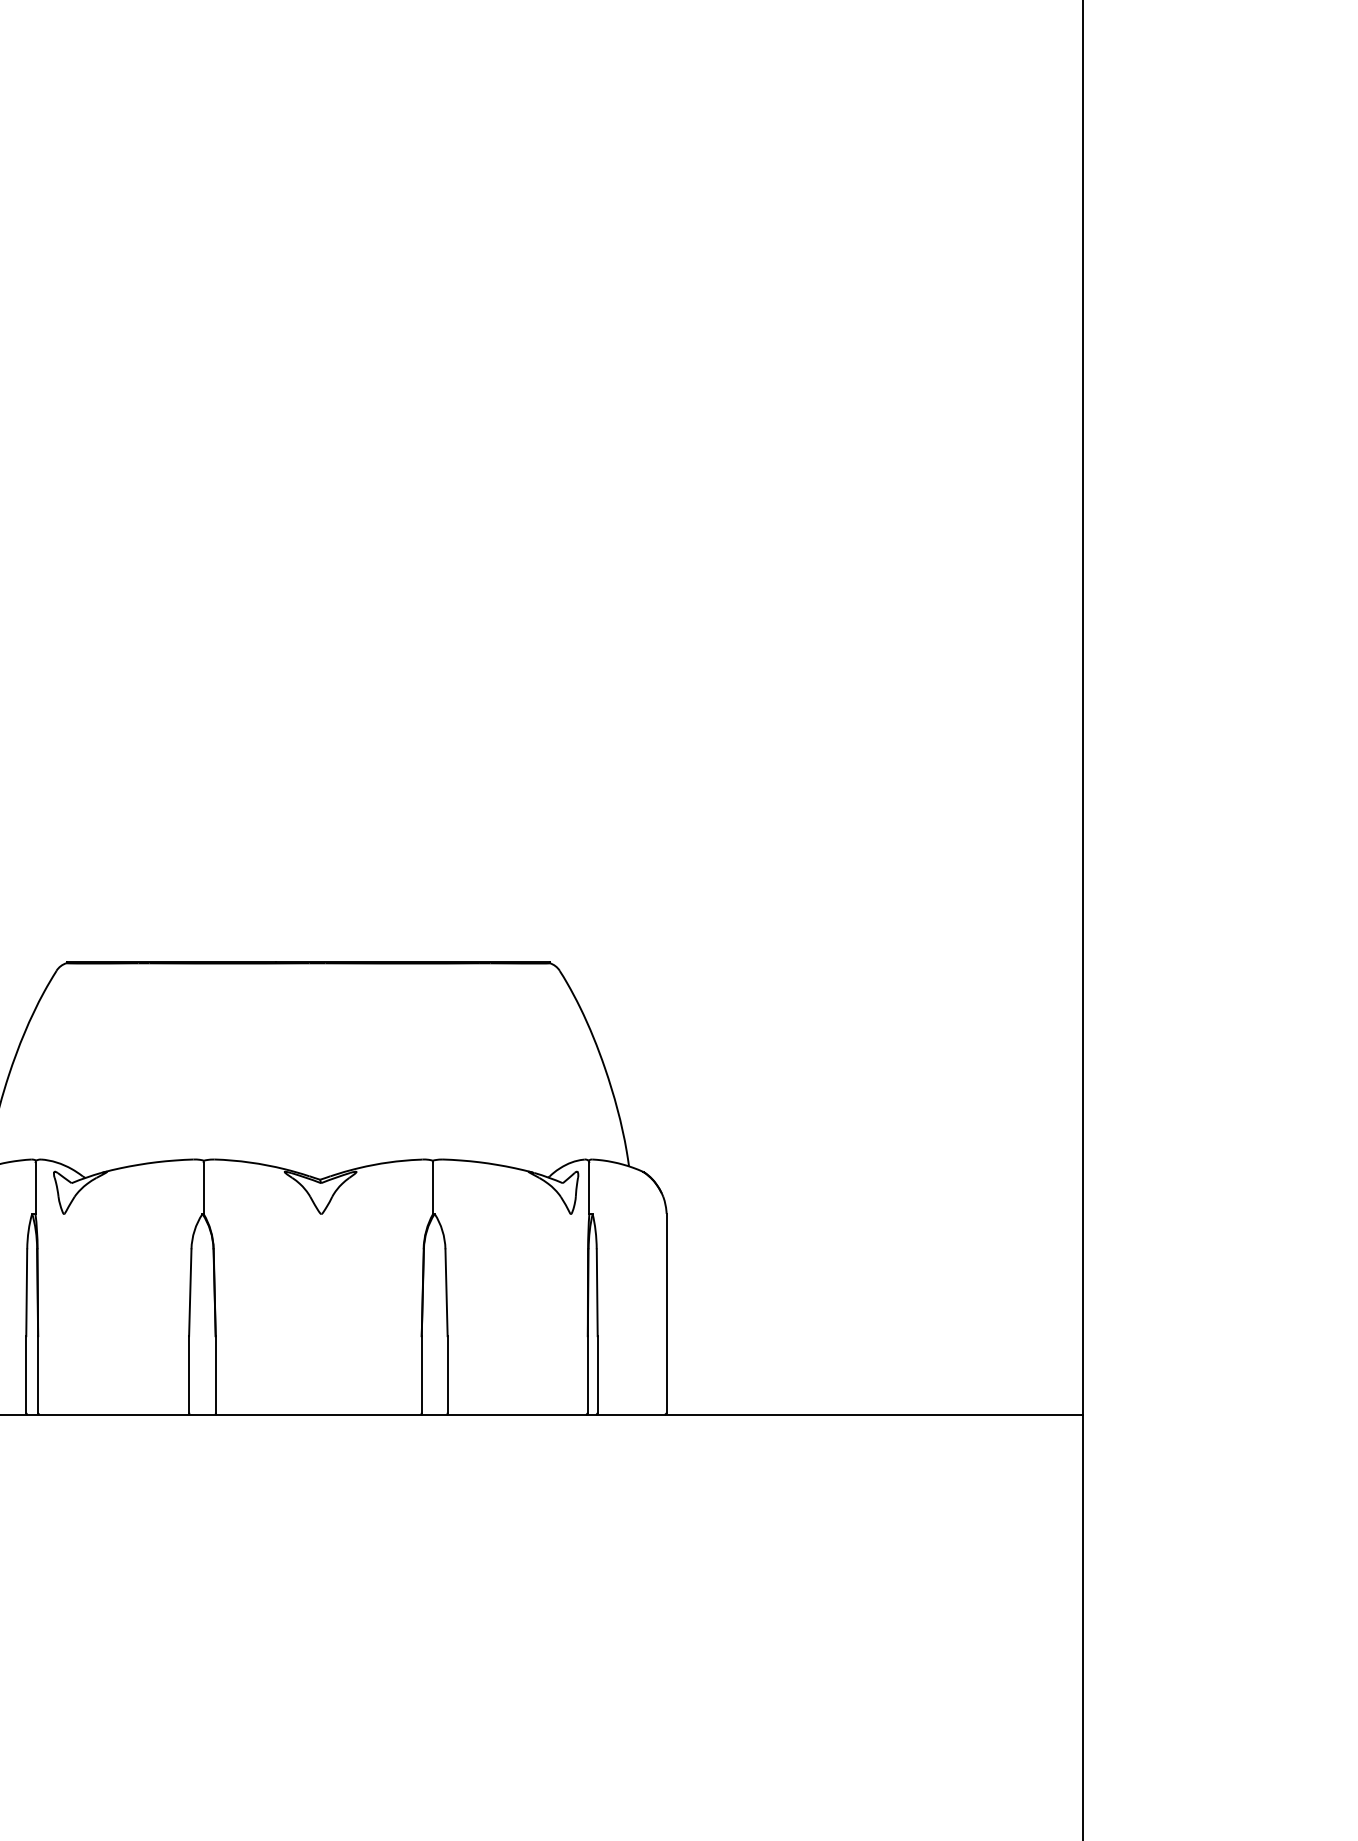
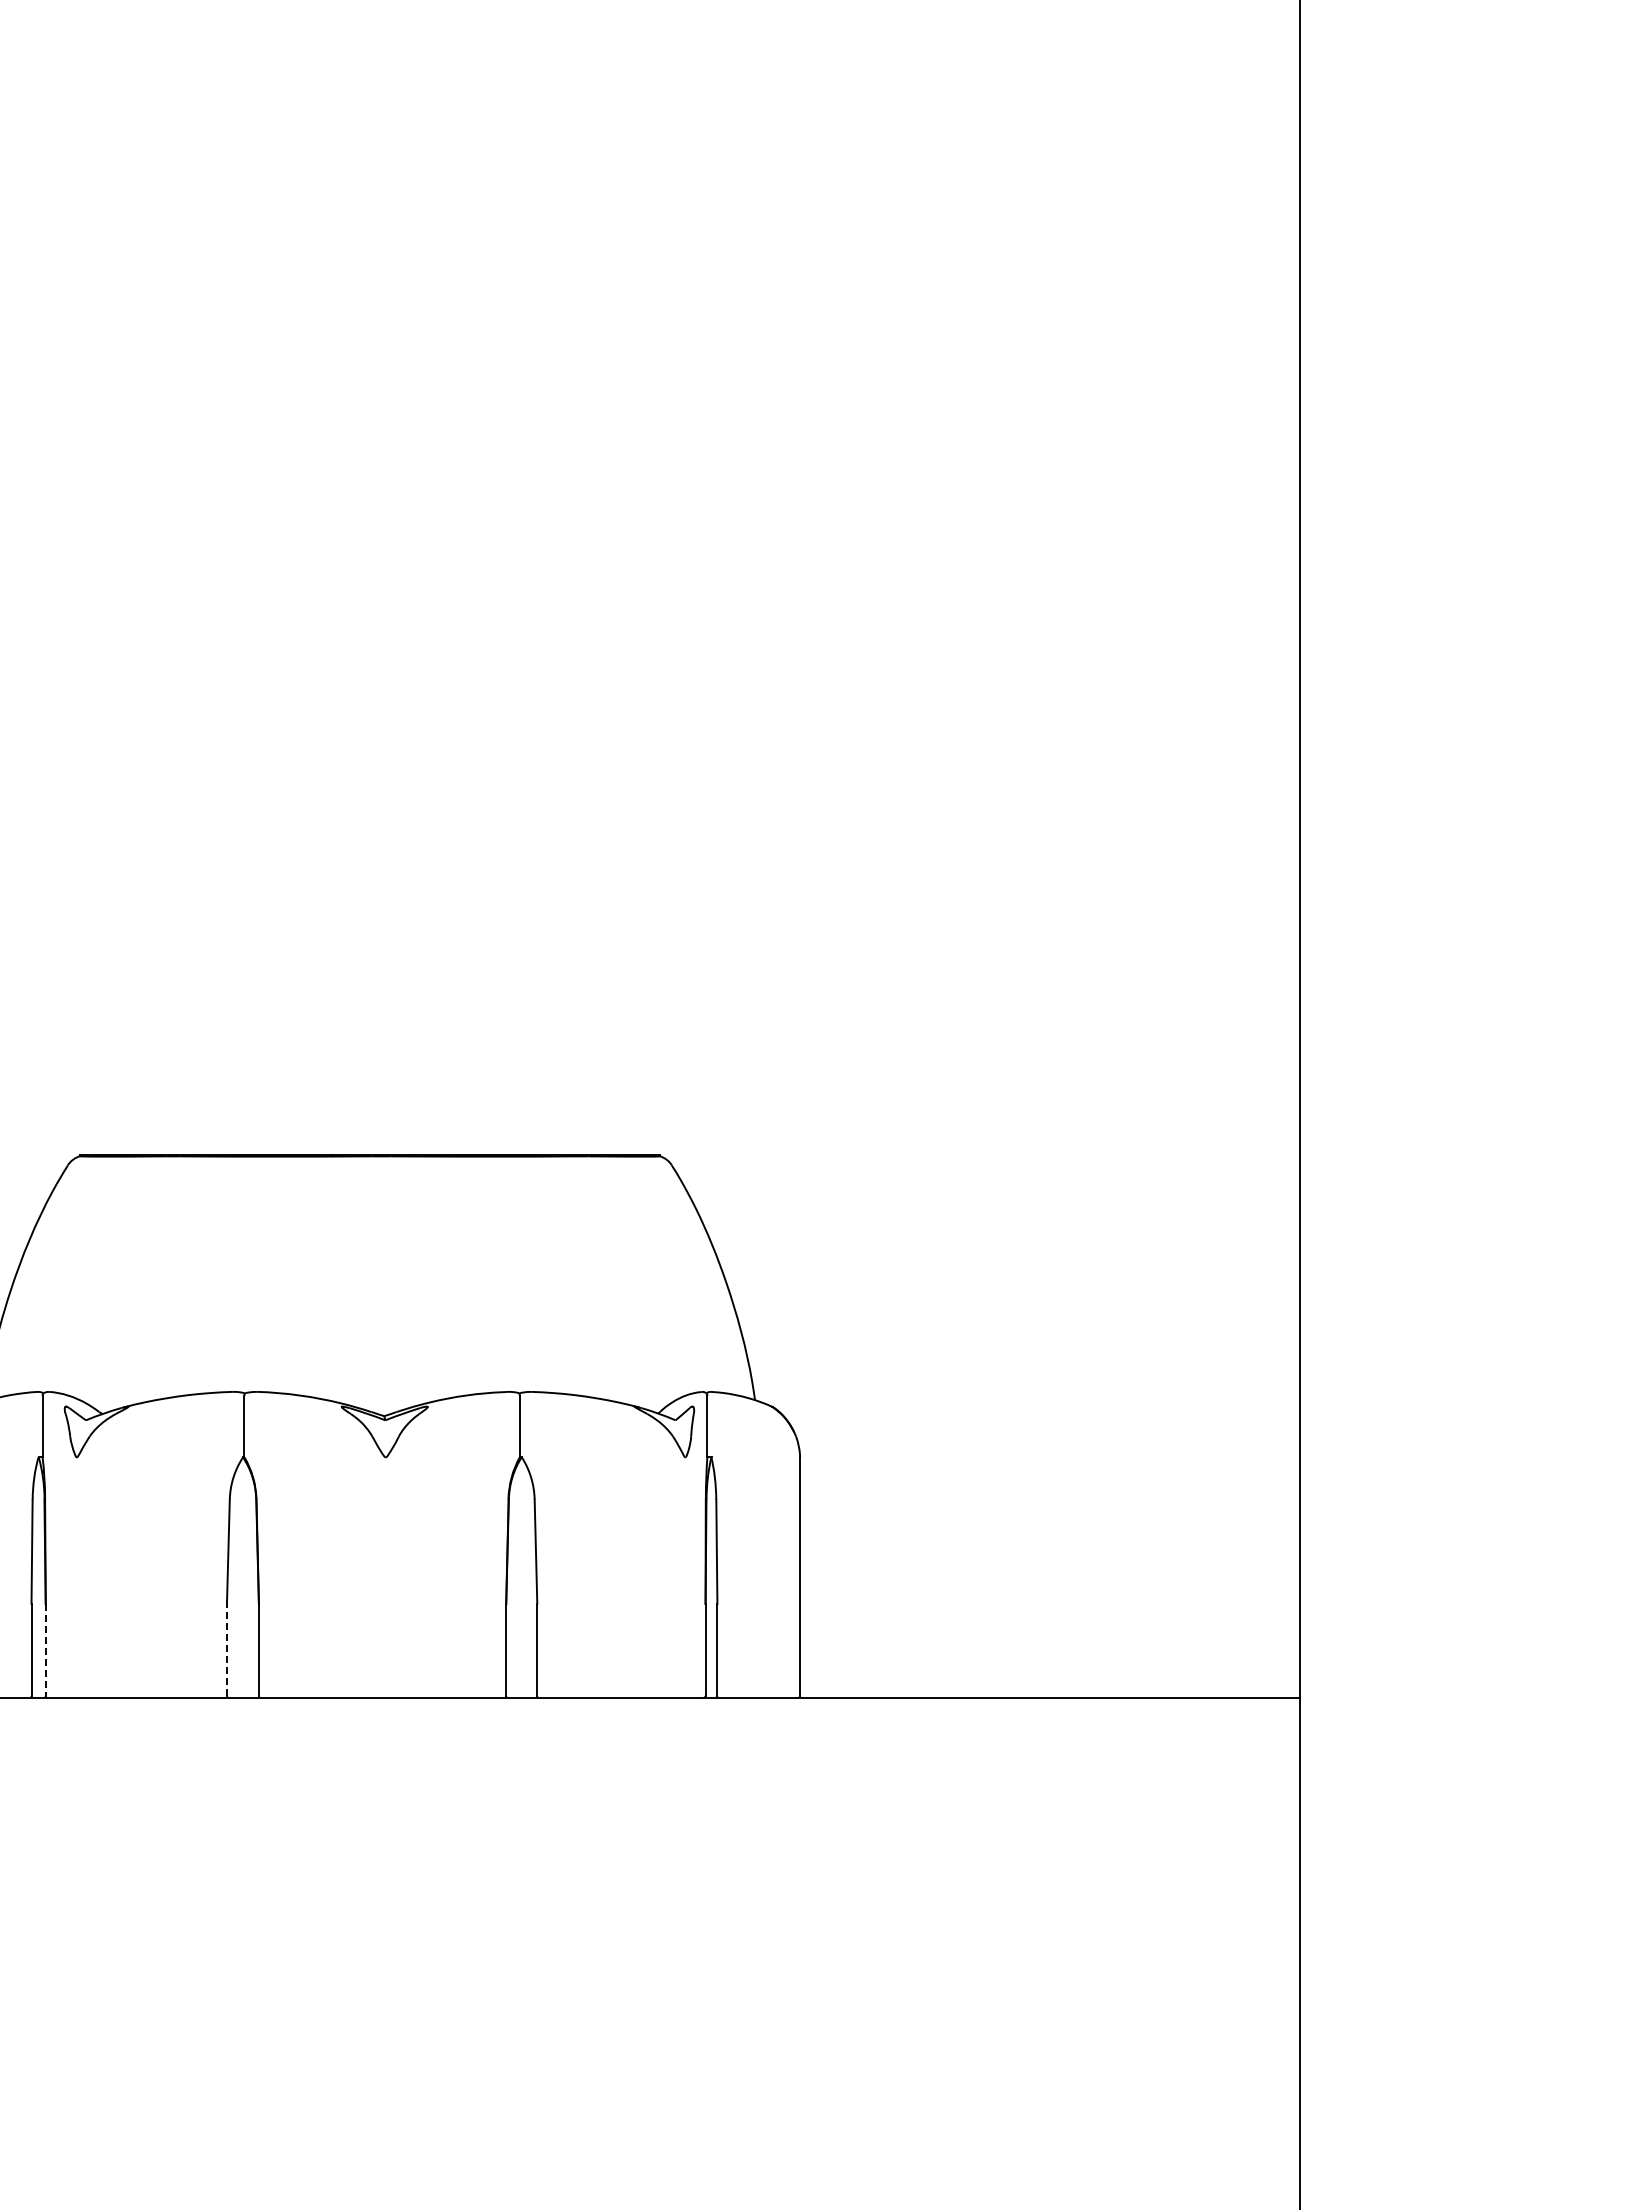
line: (37, 1374) -> (45, 1649), solid -> dashed
line: (188, 1374) -> (226, 1649), solid -> dashed

